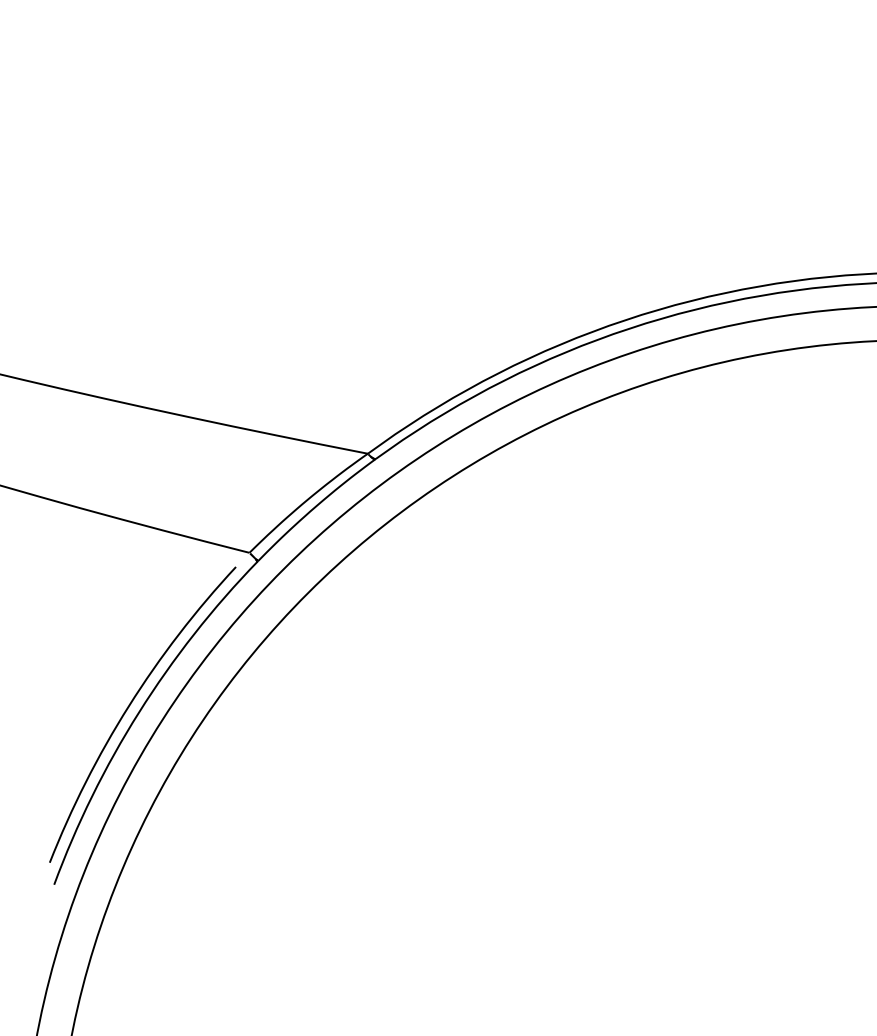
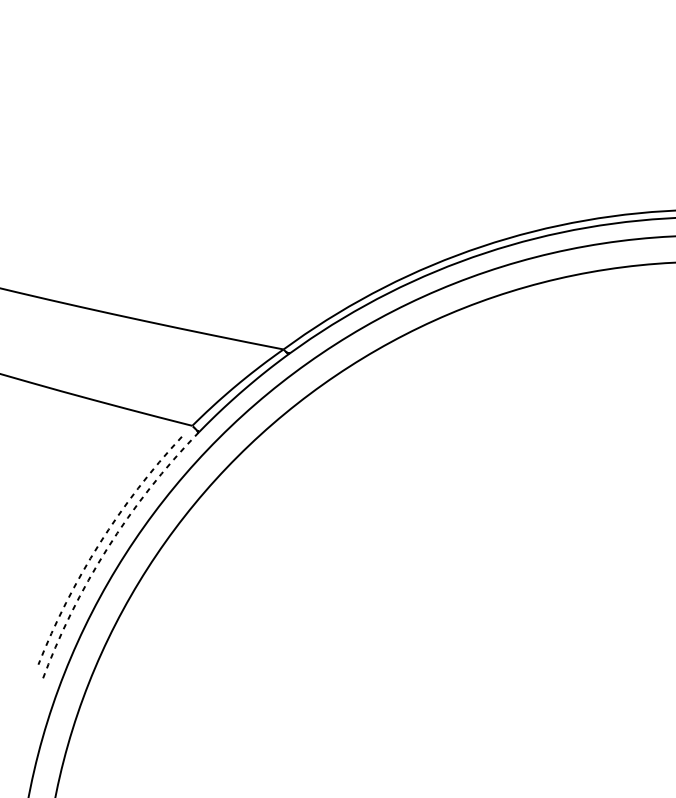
arc: (128, 706) -> (99, 544), solid -> dashed
arc: (139, 712) -> (107, 548), solid -> dashed

